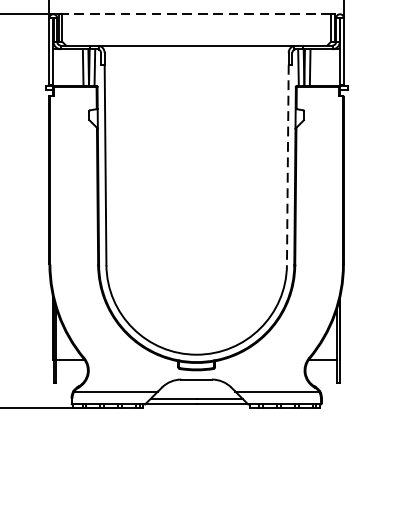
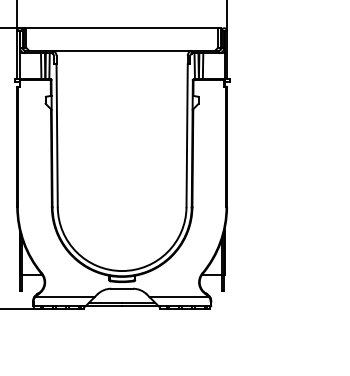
line: (197, 14) -> (122, 28), dashed -> solid
line: (288, 166) -> (187, 136), dashed -> solid

